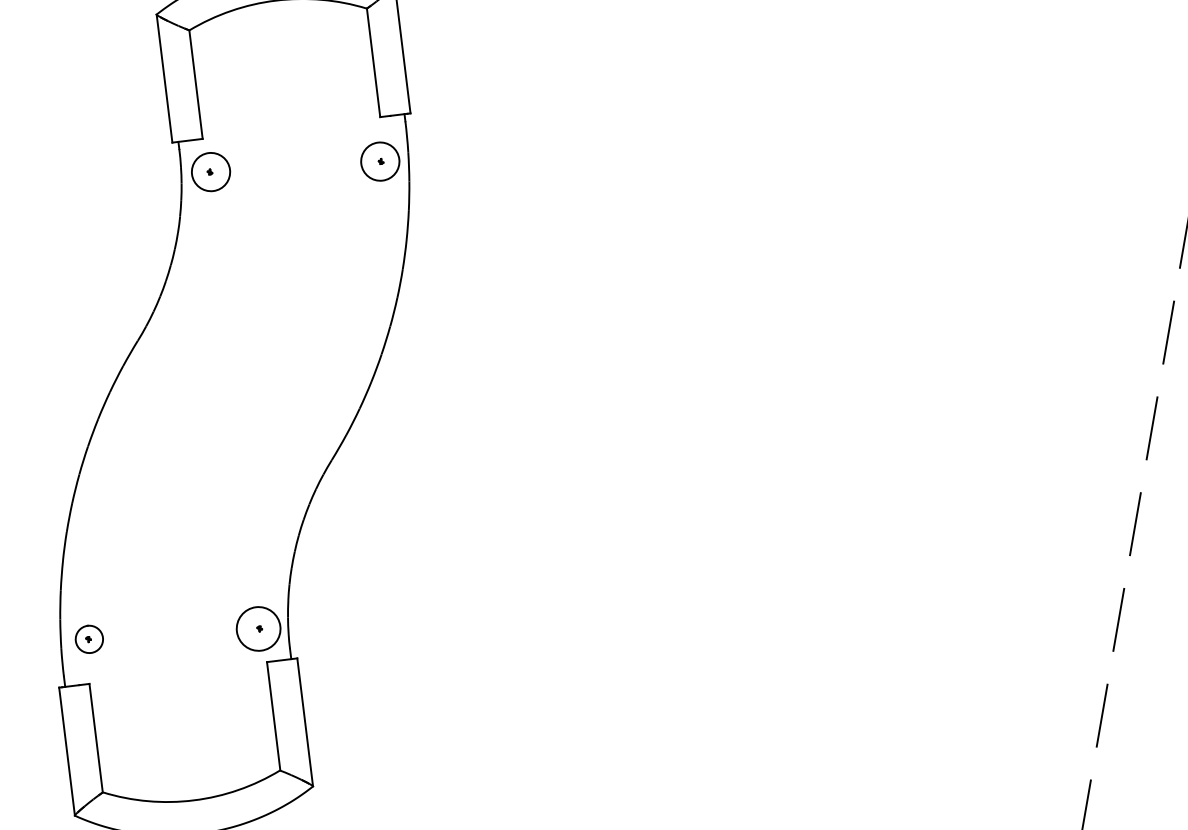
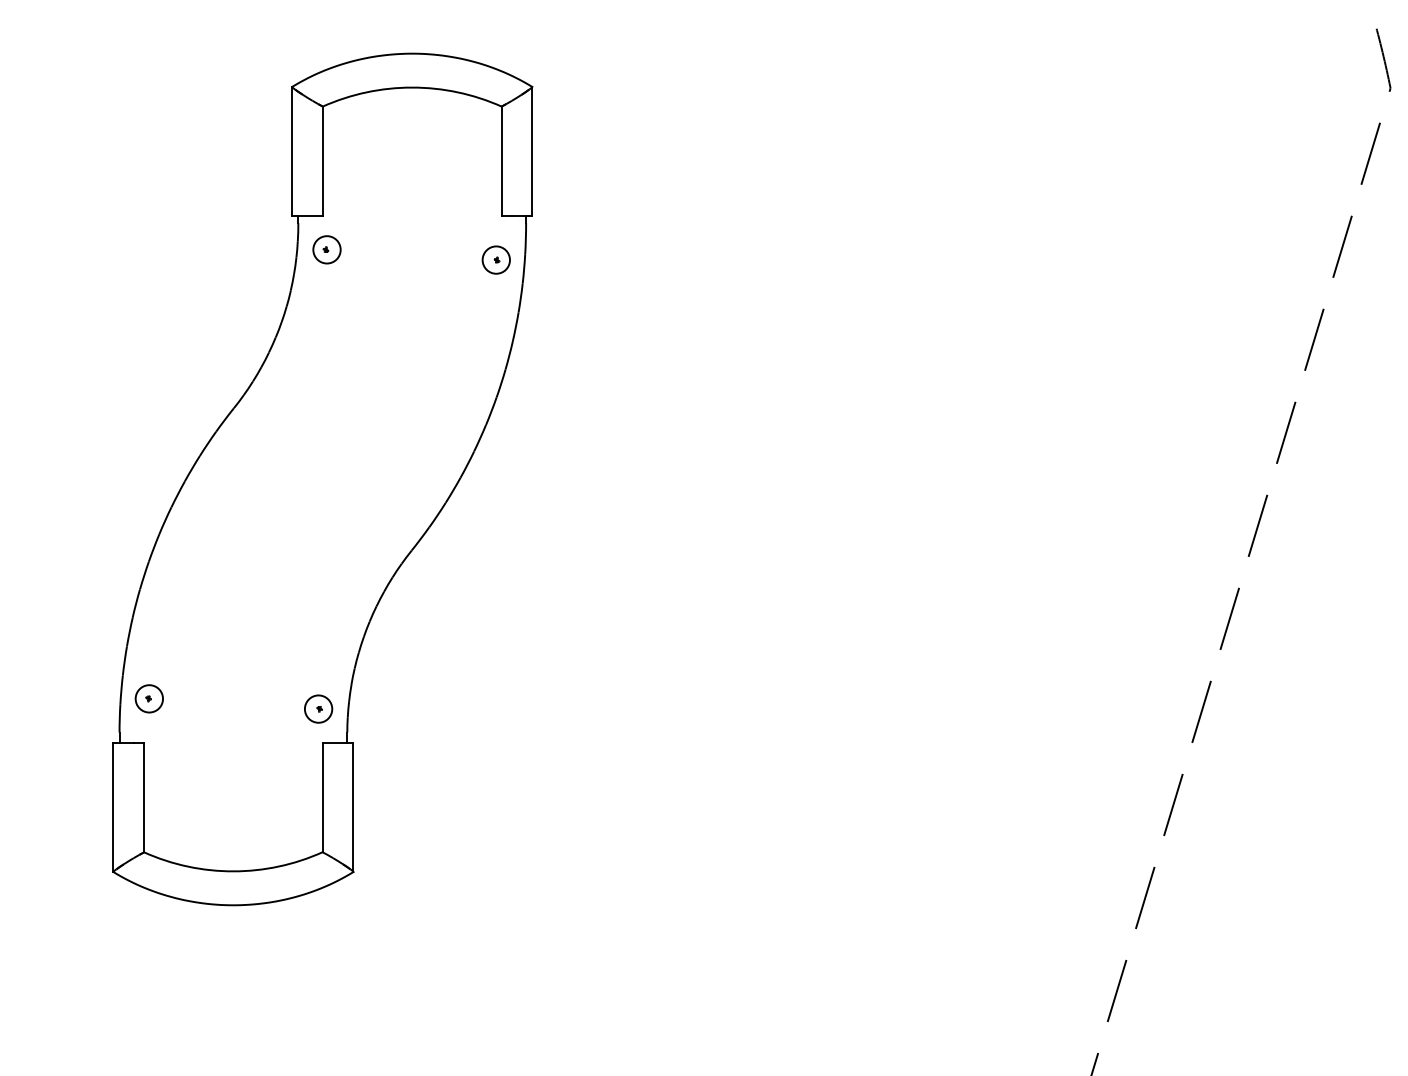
circle: (379, 161) -> (495, 259), size x0.71
circle: (210, 171) -> (326, 249), size x0.71
circle: (258, 628) -> (318, 708), size x0.62

